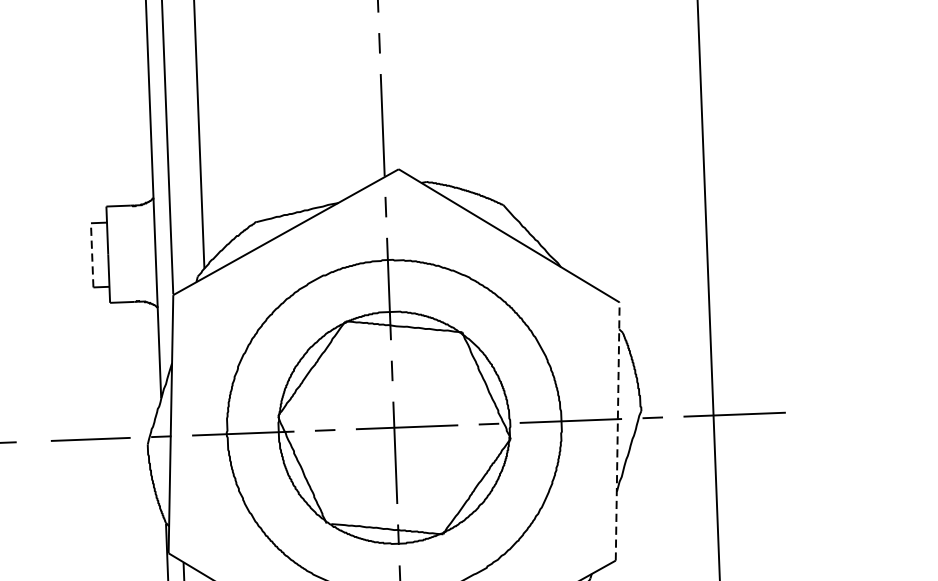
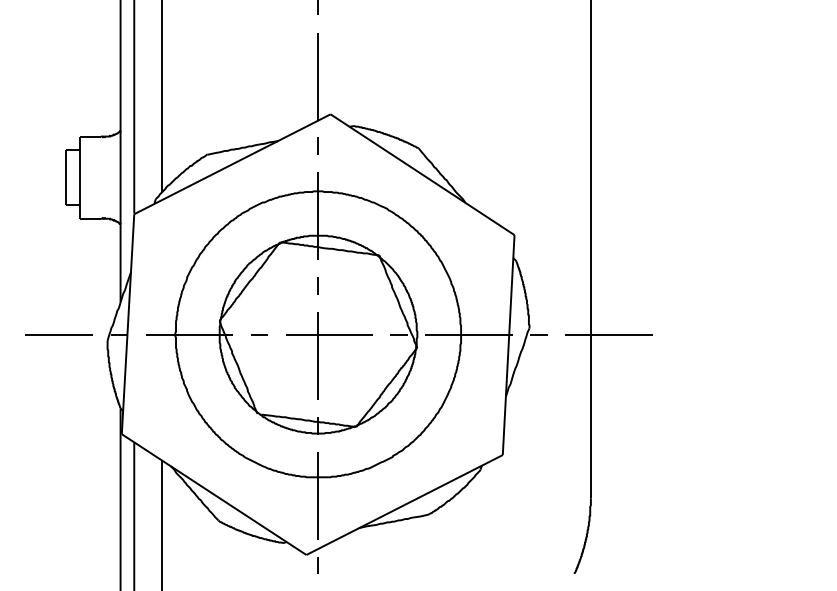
line: (92, 255) -> (66, 177), dashed -> solid
line: (617, 430) -> (508, 344), dashed -> solid

